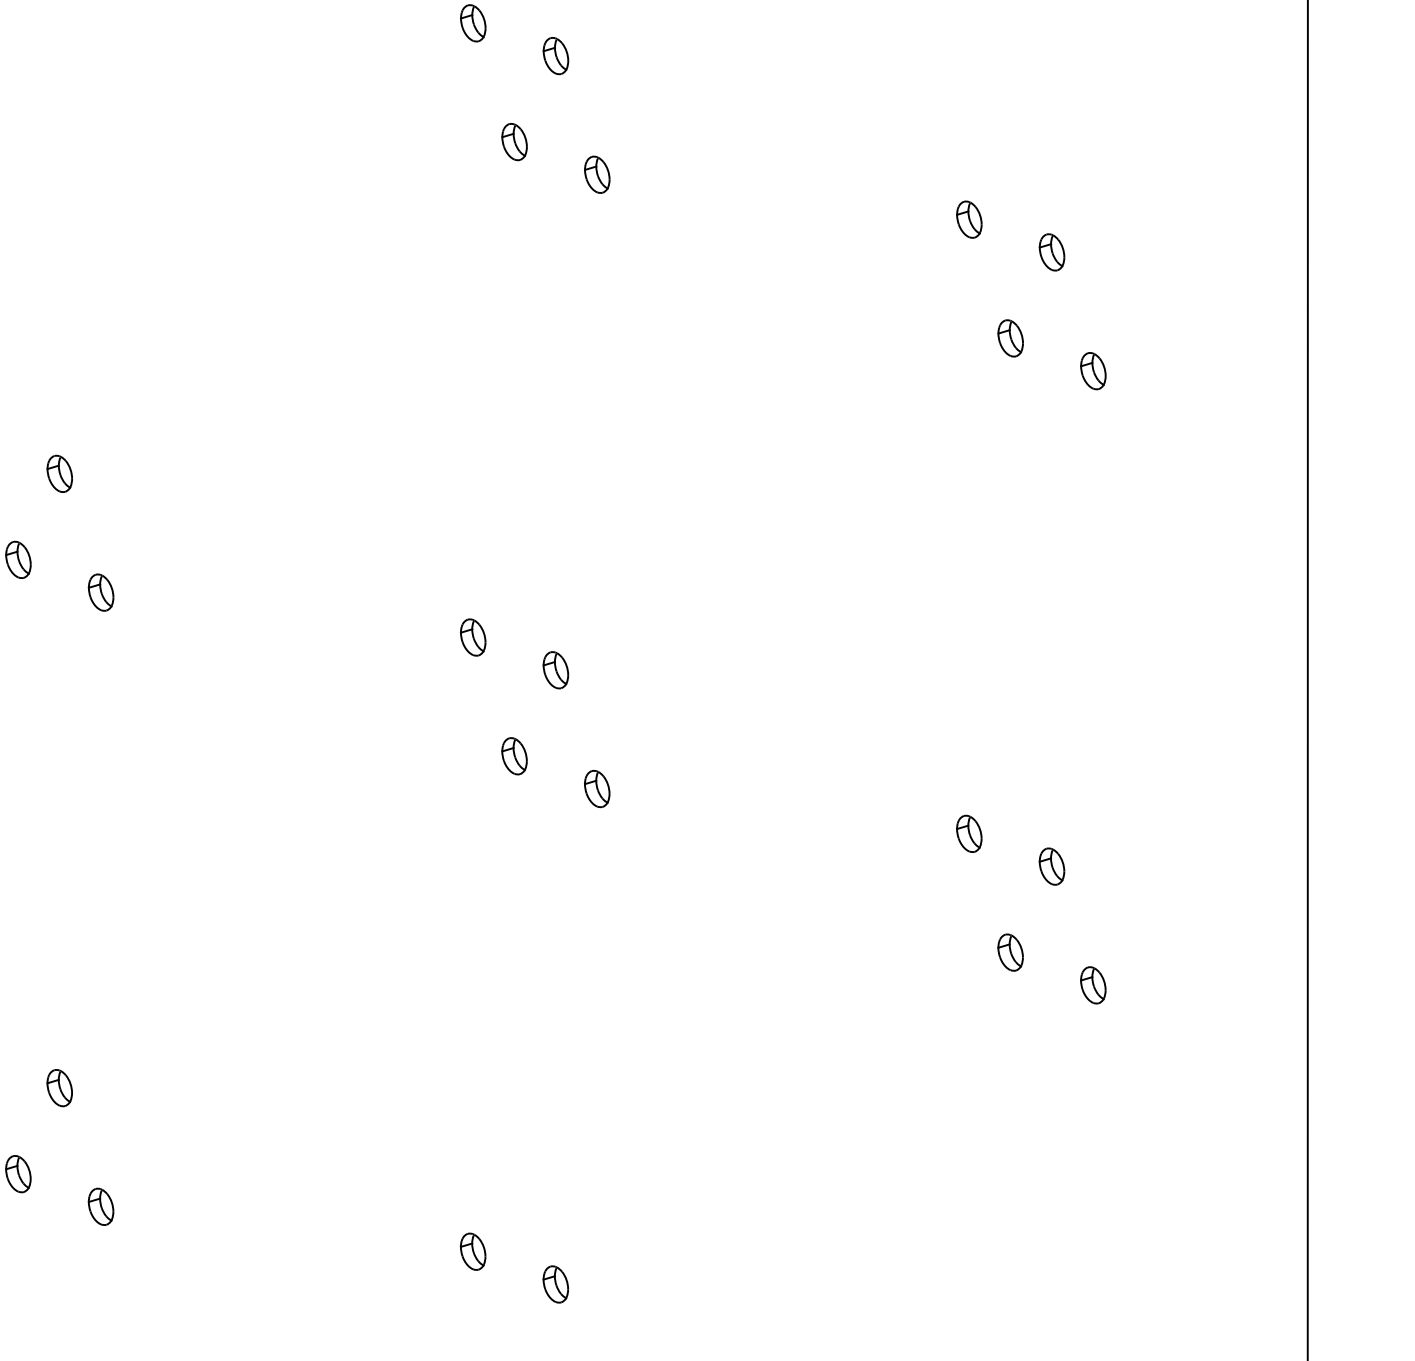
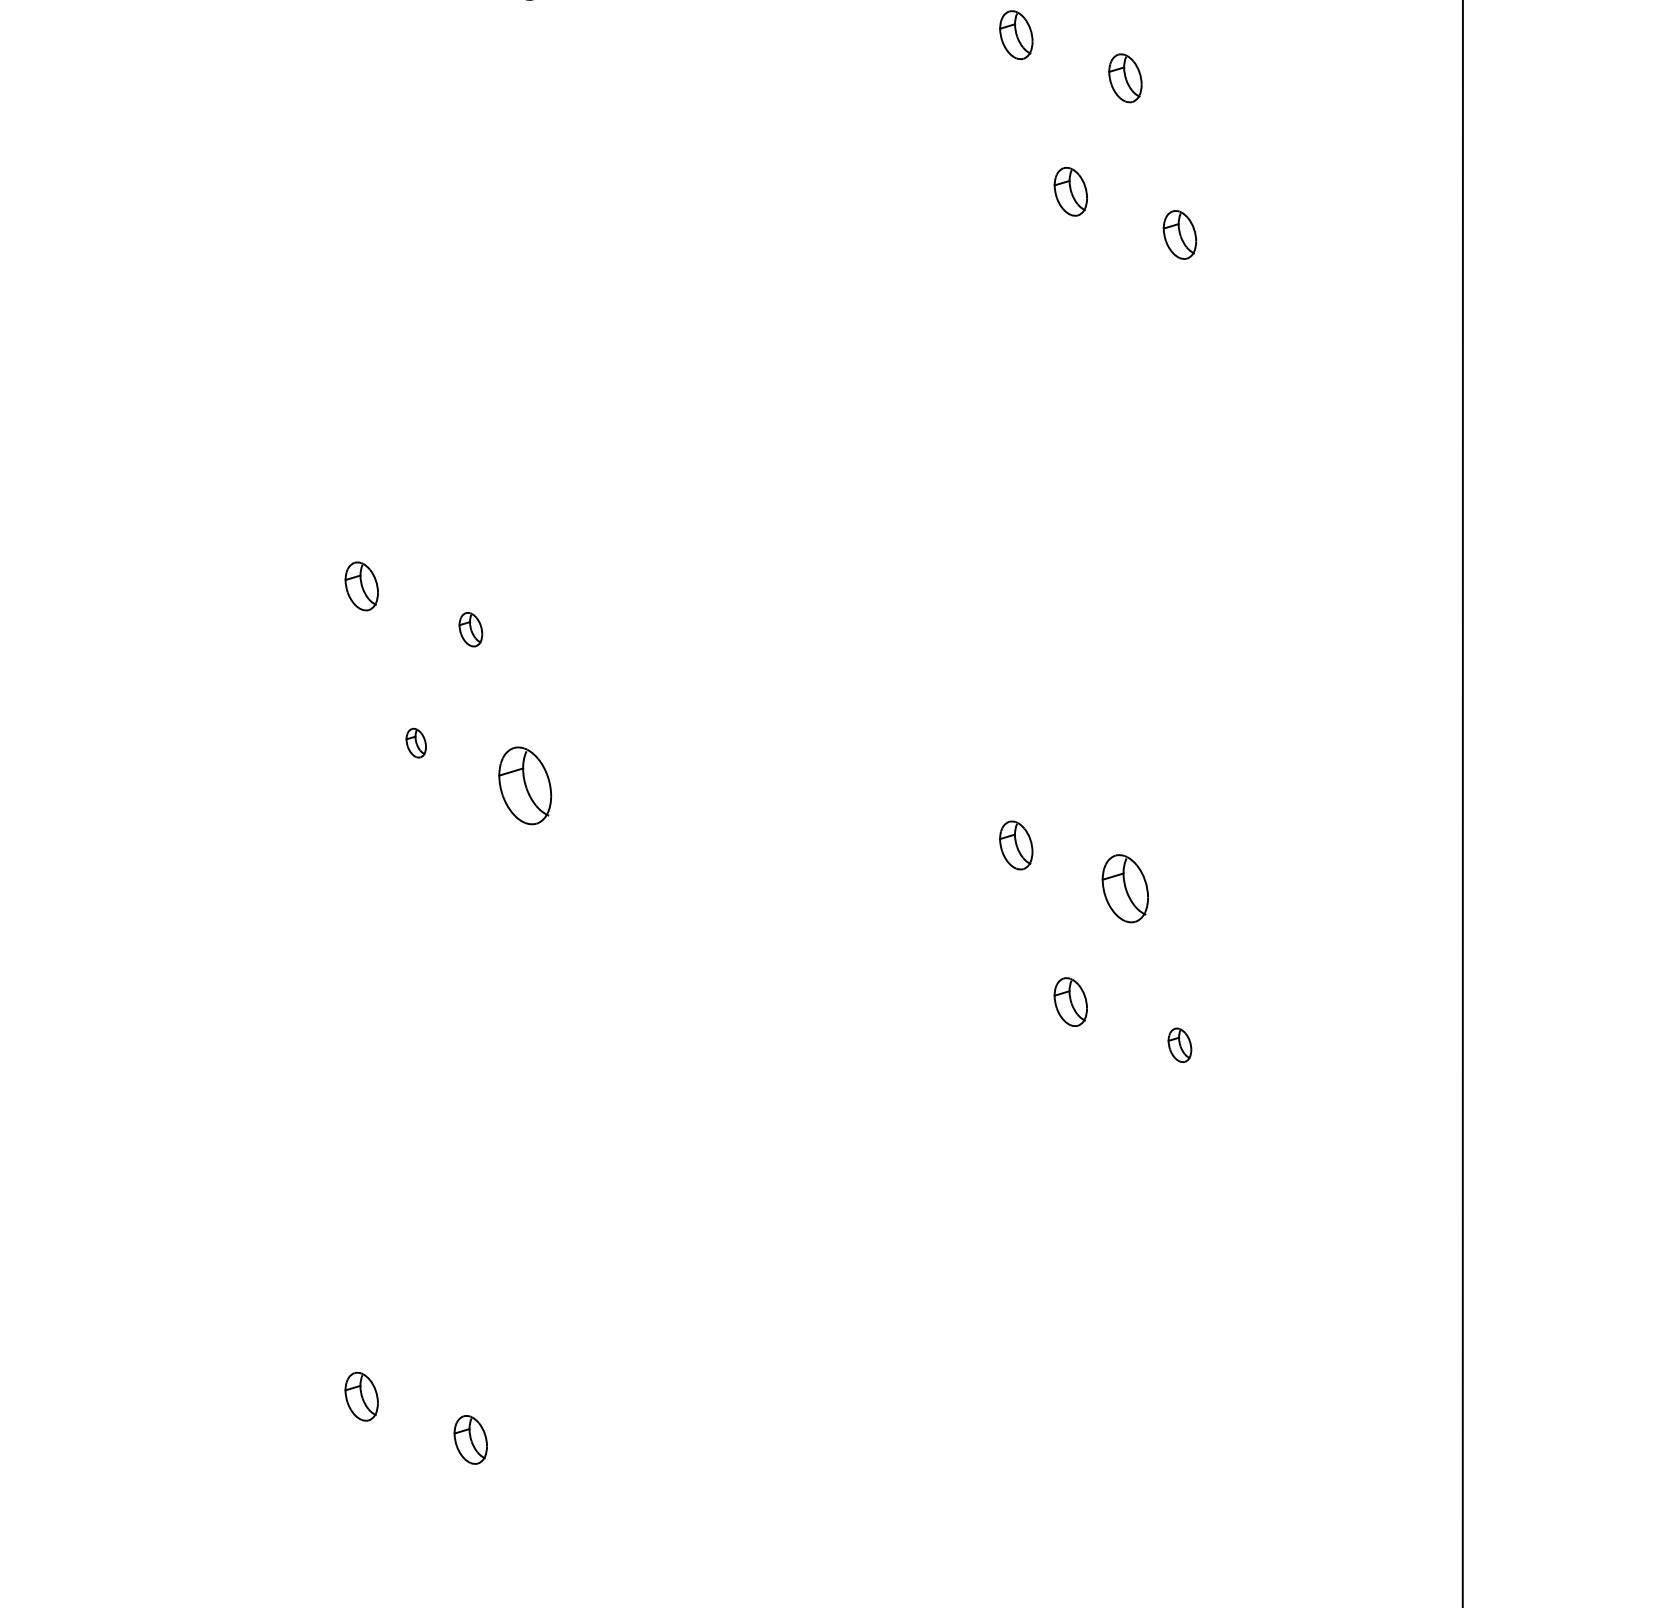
part: (555, 670) -> (470, 629), size x0.7
part: (514, 756) -> (416, 743), size x0.6
part: (597, 789) -> (525, 786), size x1.6
part: (1051, 866) -> (1124, 888), size x1.4
part: (1093, 985) -> (1180, 1045), size x0.7

